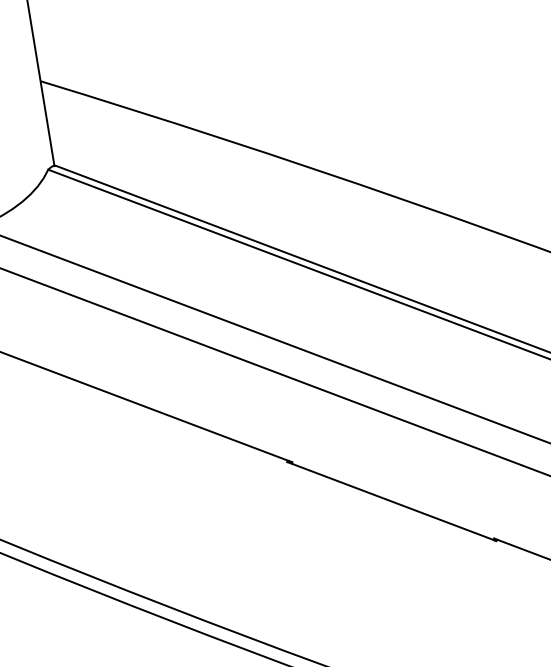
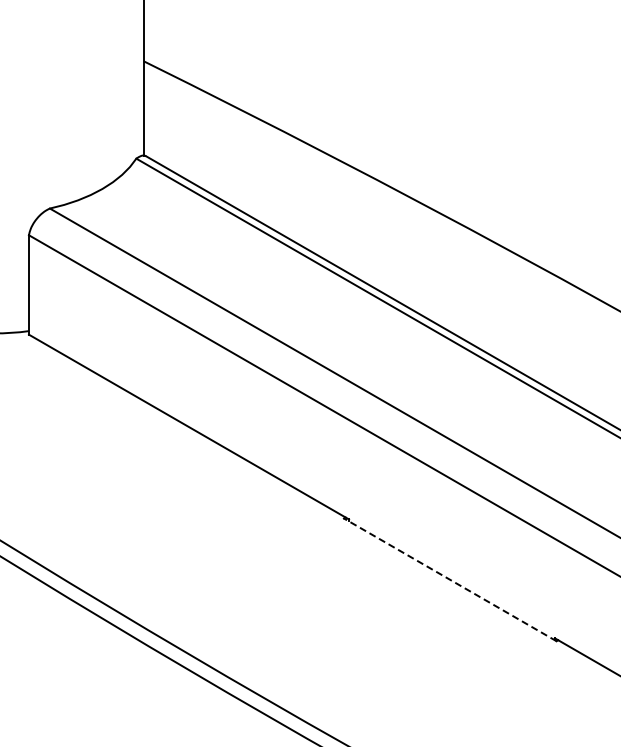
line: (391, 501) -> (450, 579), solid -> dashed

